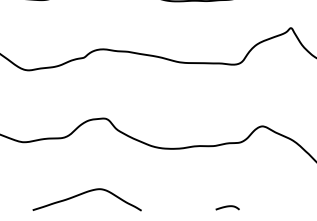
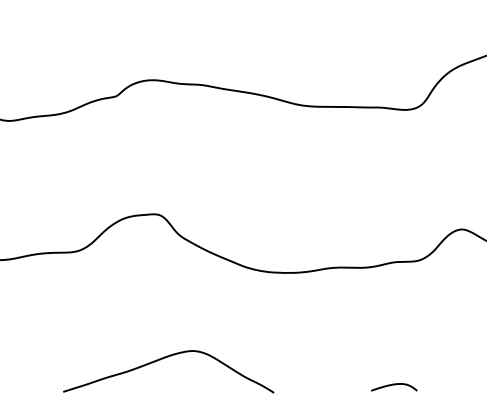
curve: (83, 194) -> (161, 361), moved

